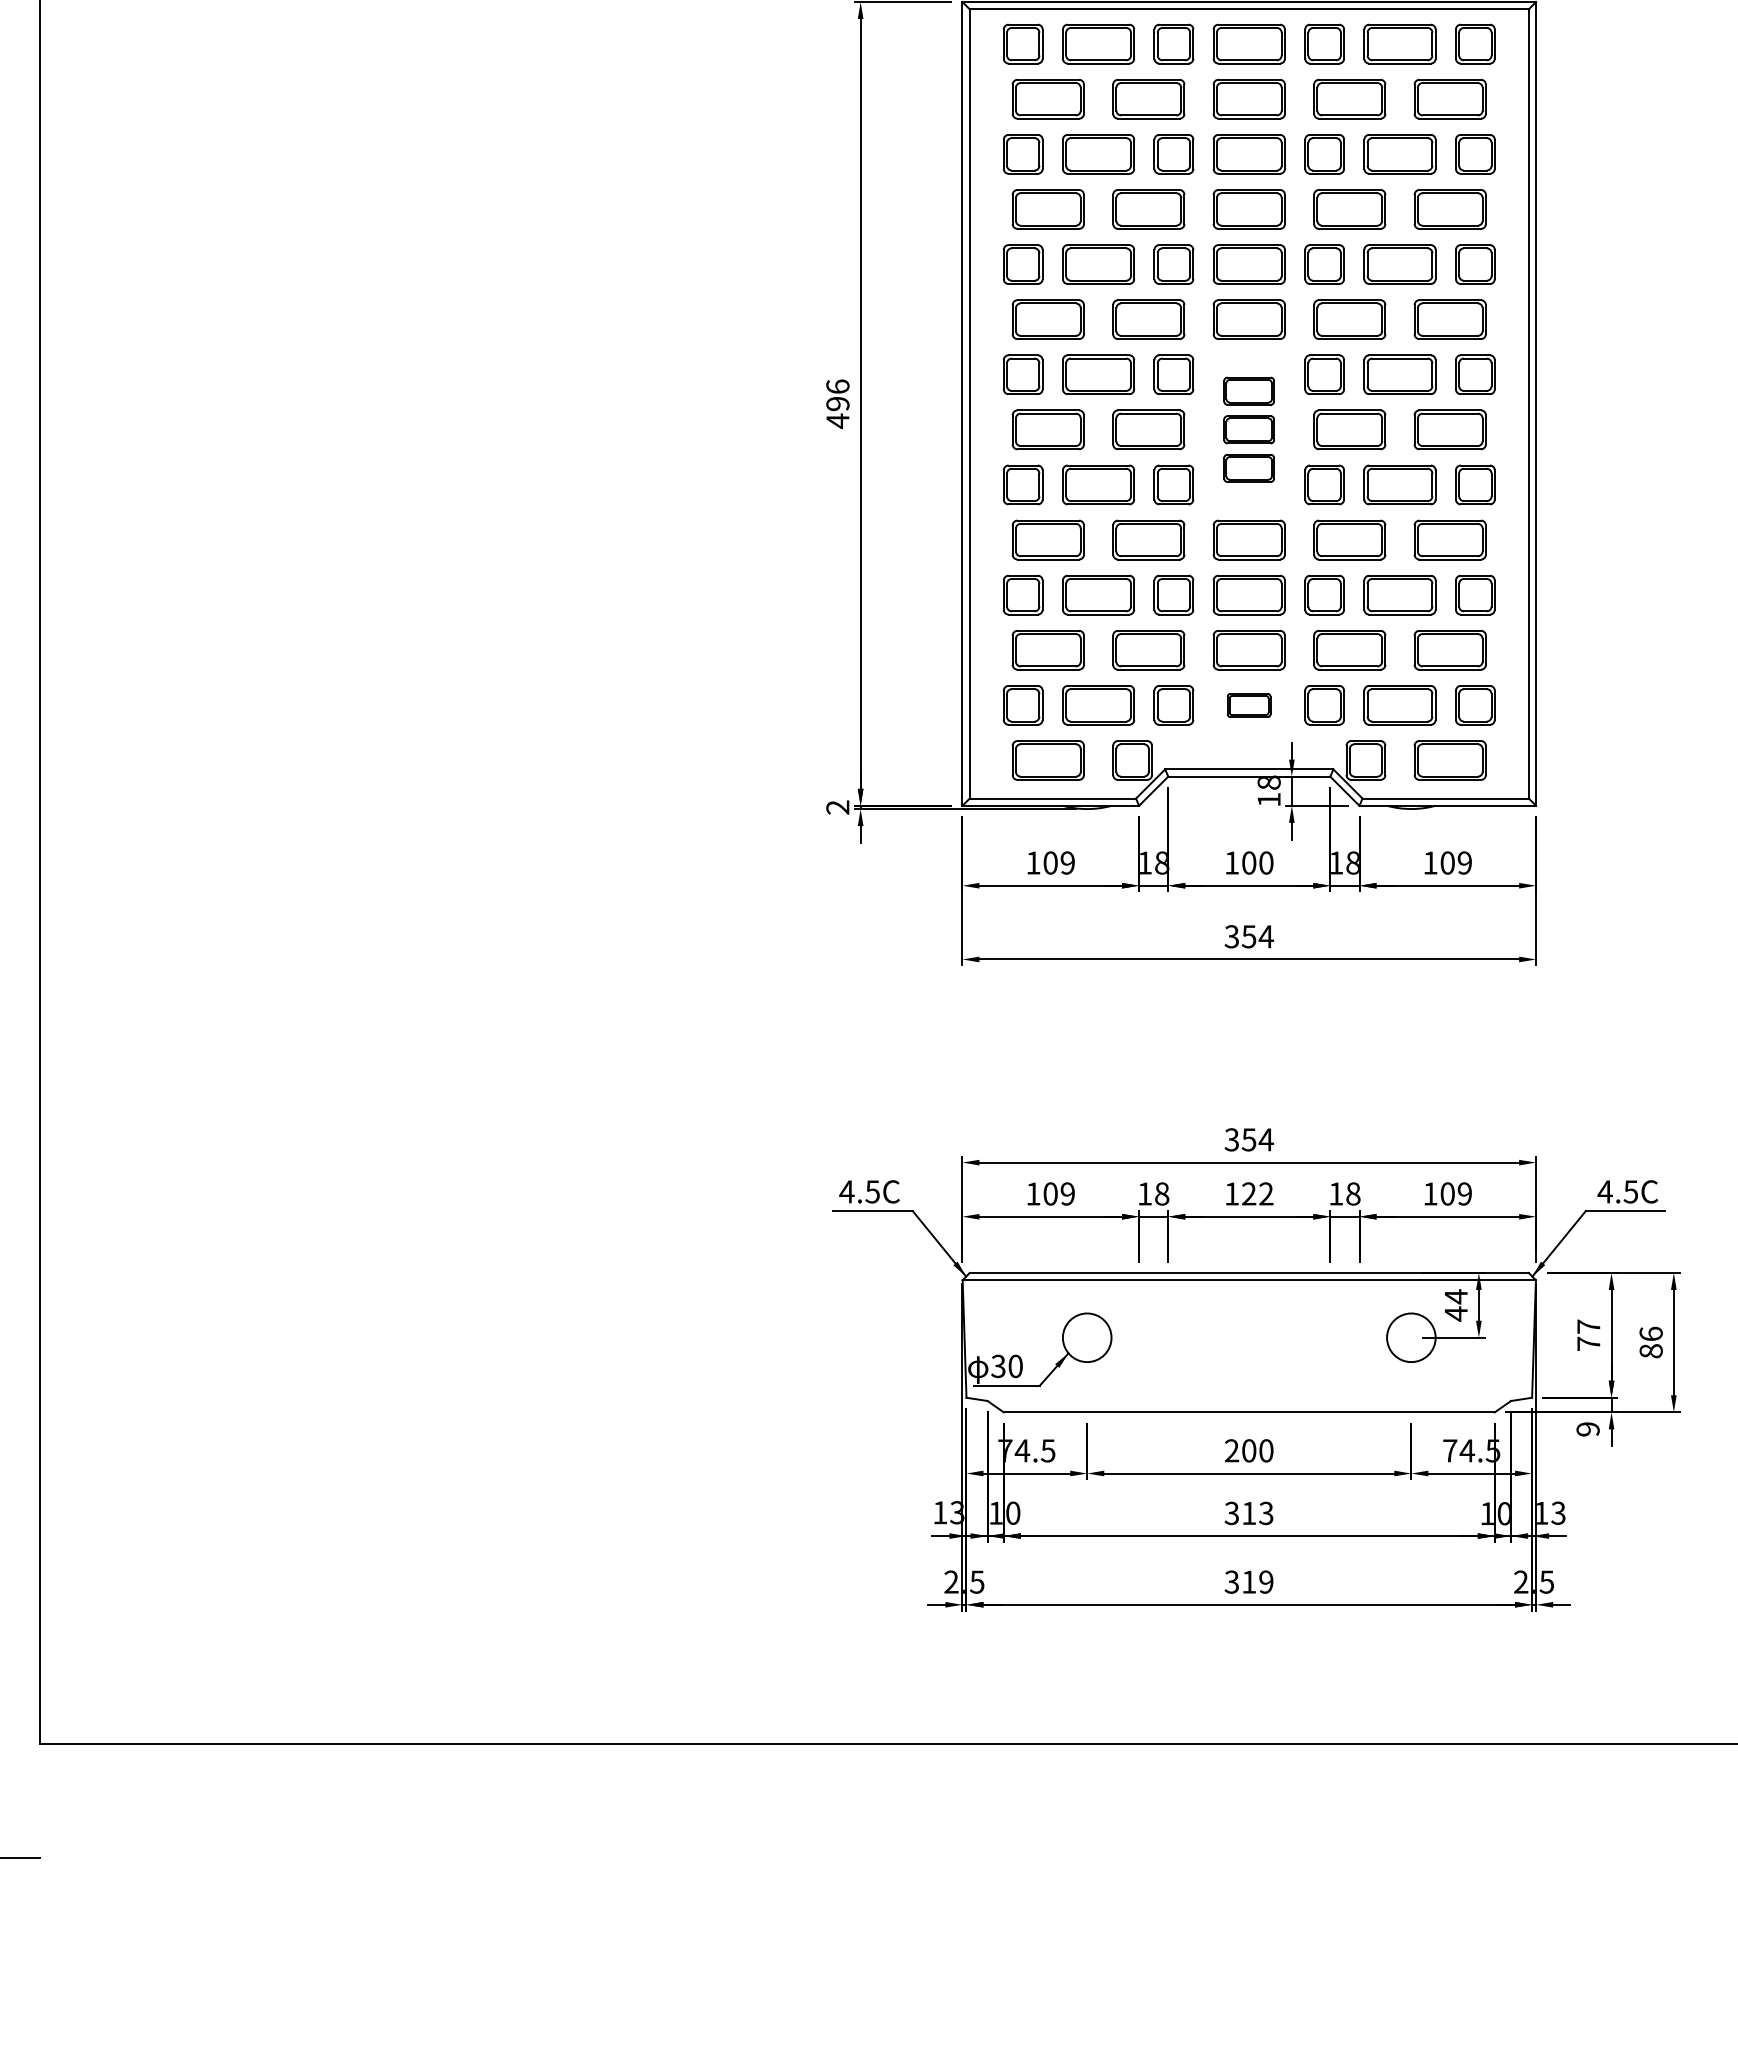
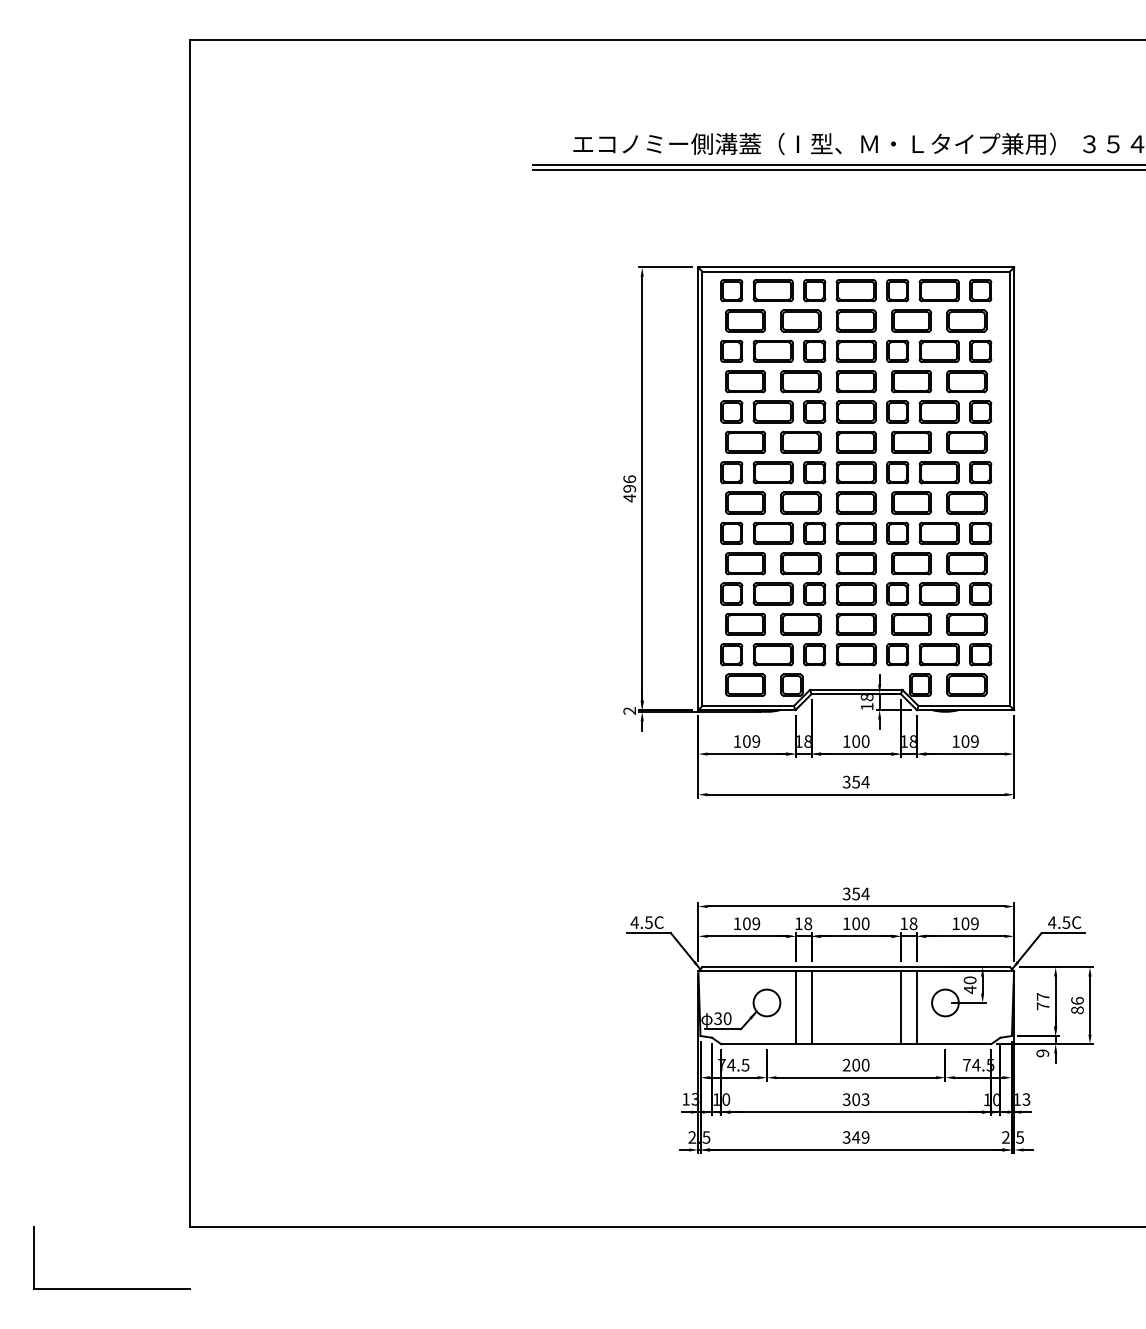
part: (1247, 428) -> (855, 502), size x1.43
part: (1247, 704) -> (855, 654), size x1.67
text: (1257, 1193) -> (860, 923), 122 -> 100
text: (1455, 1296) -> (969, 980), 44 -> 40
line: (1138, 1346) -> (795, 1007), added
line: (1168, 1346) -> (811, 1007), added
line: (1329, 1346) -> (900, 1007), added
line: (1358, 1346) -> (916, 1007), added
text: (1249, 1513) -> (856, 1099), 313 -> 303
text: (1247, 1582) -> (855, 1137), 319 -> 349

